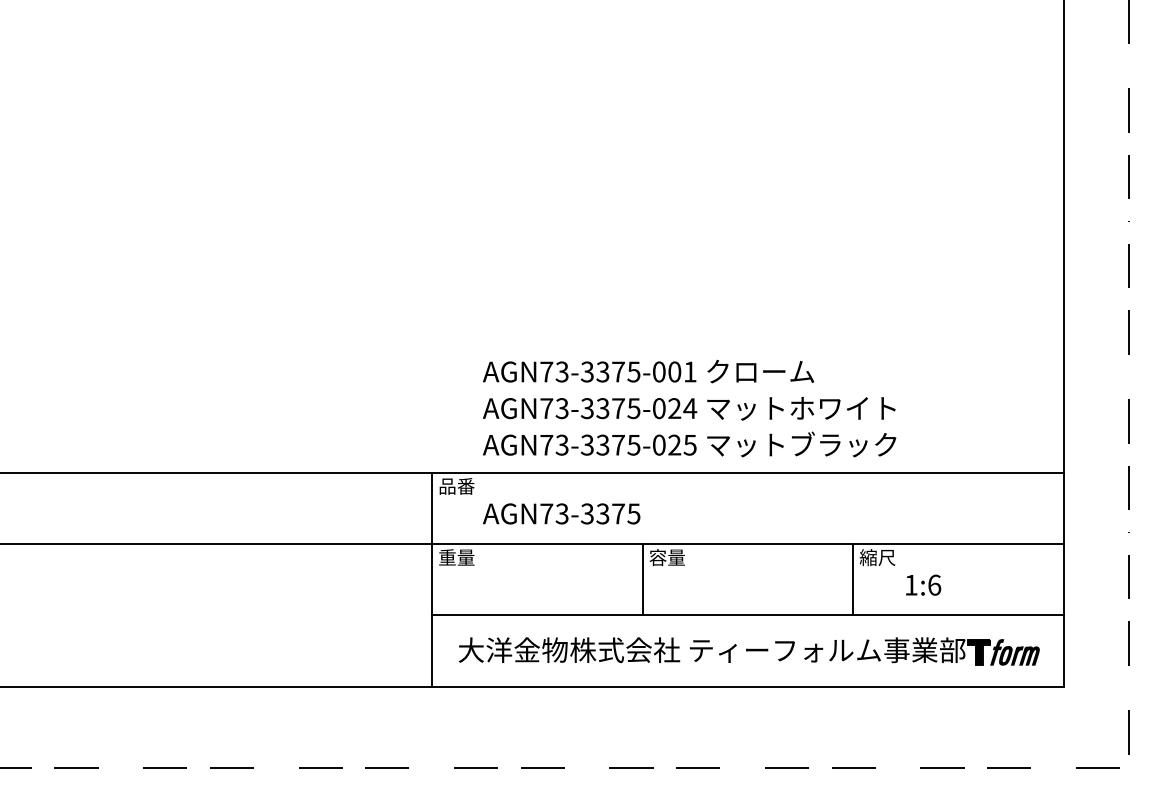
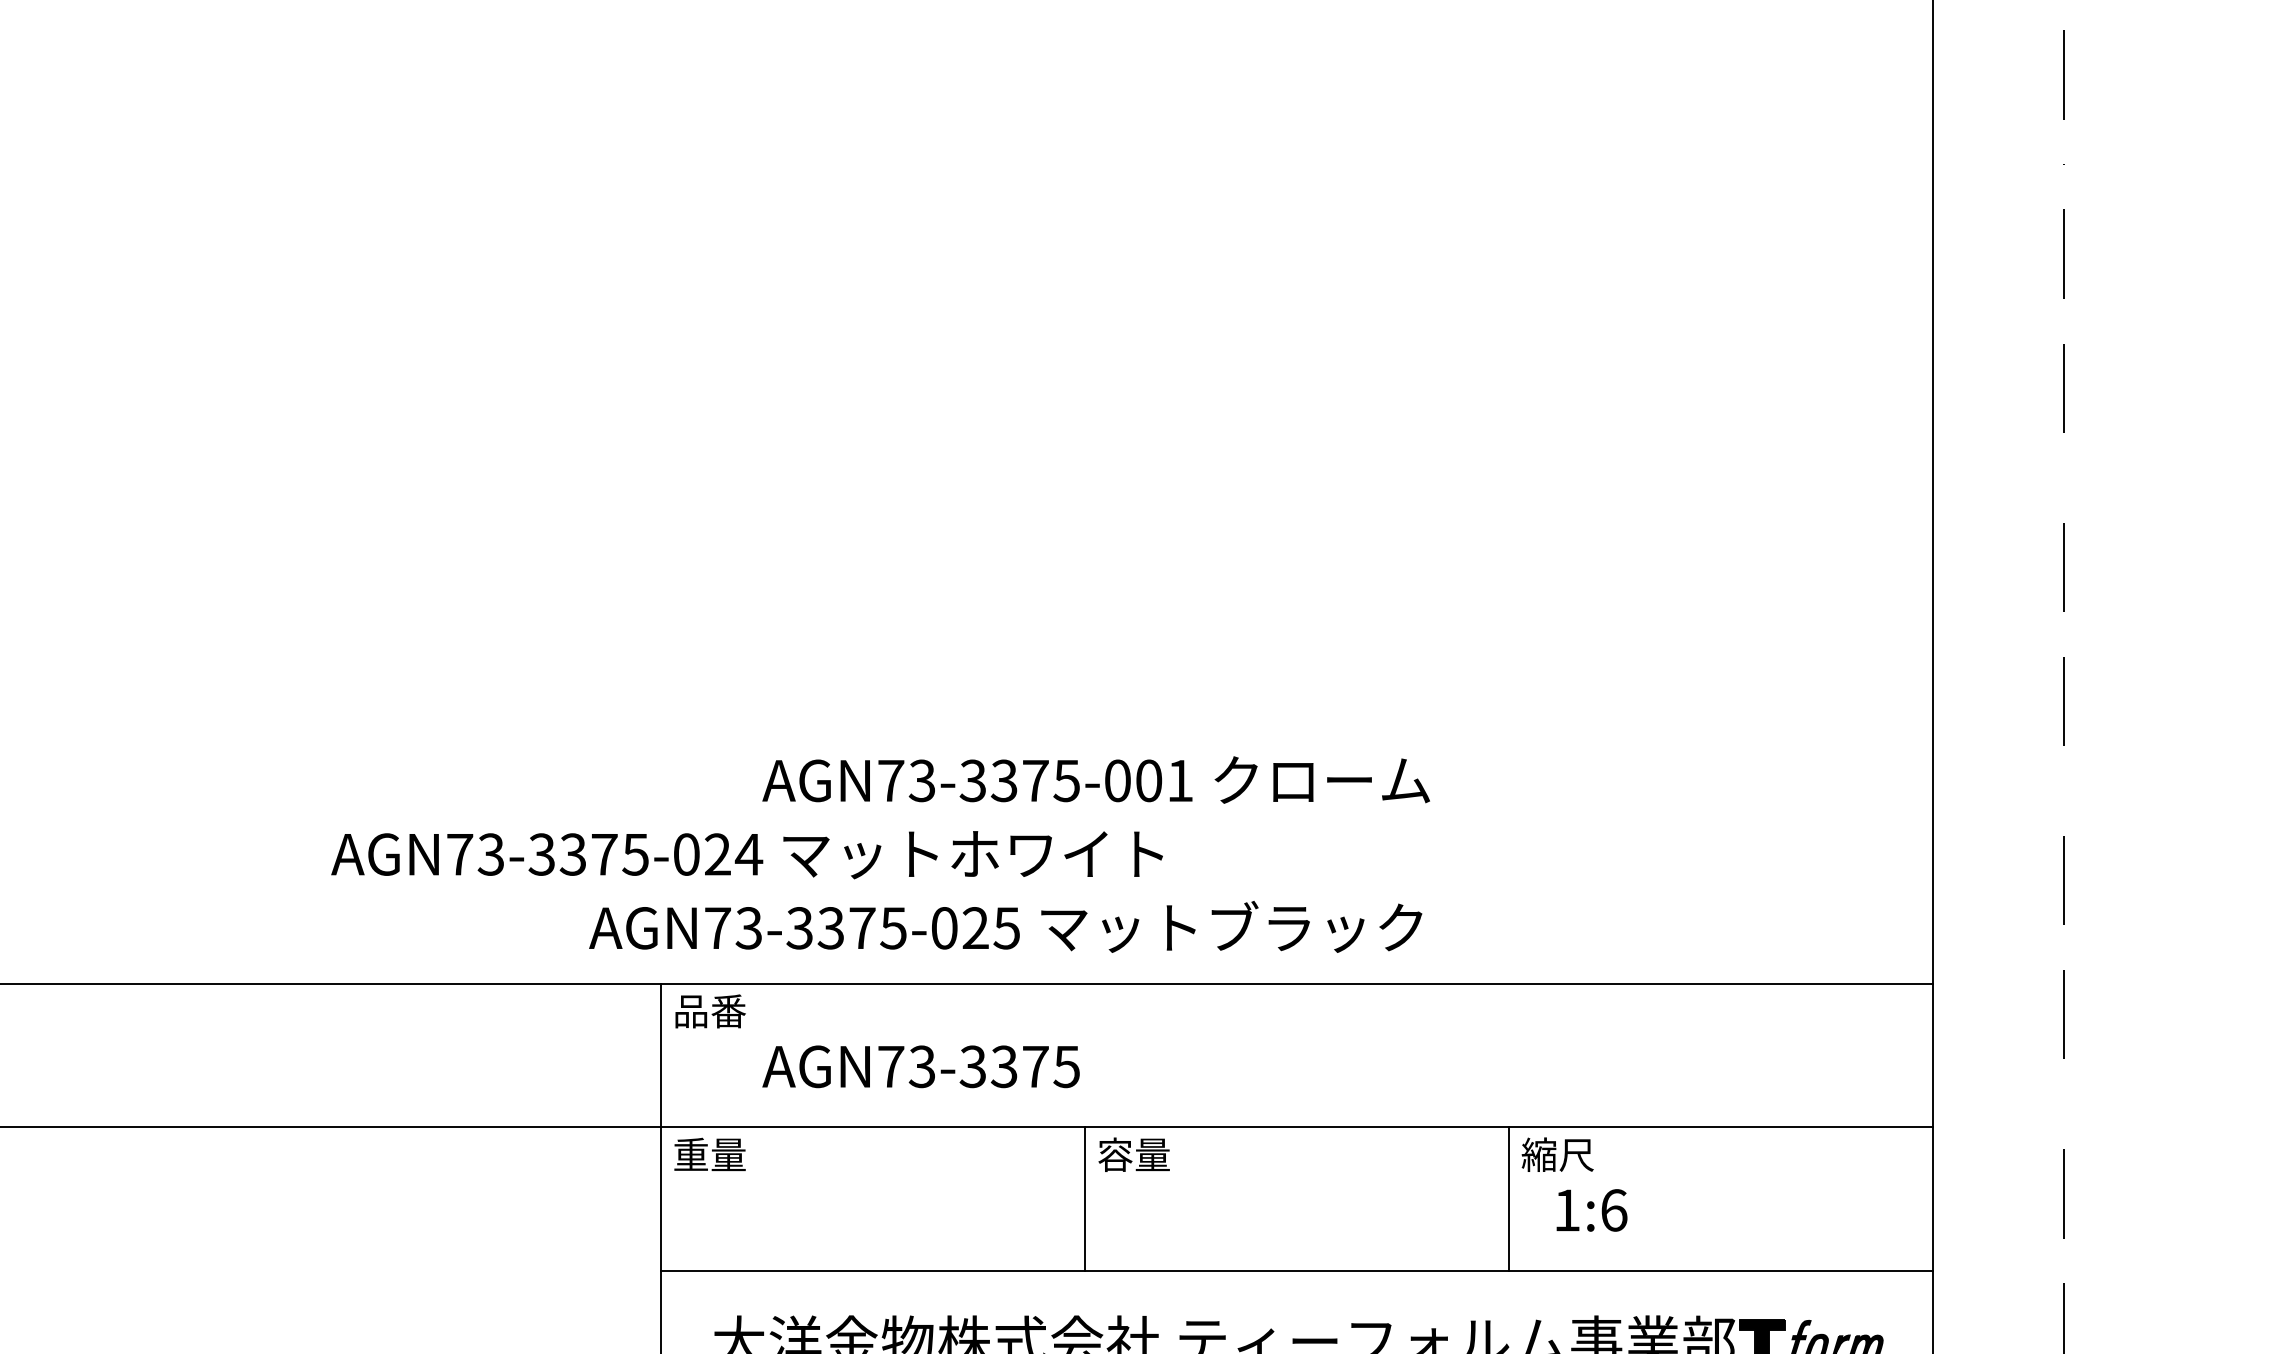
text: (689, 408) -> (747, 854), moved
text: (689, 444) -> (1005, 926), moved
text: (923, 584) -> (1591, 1208), moved

